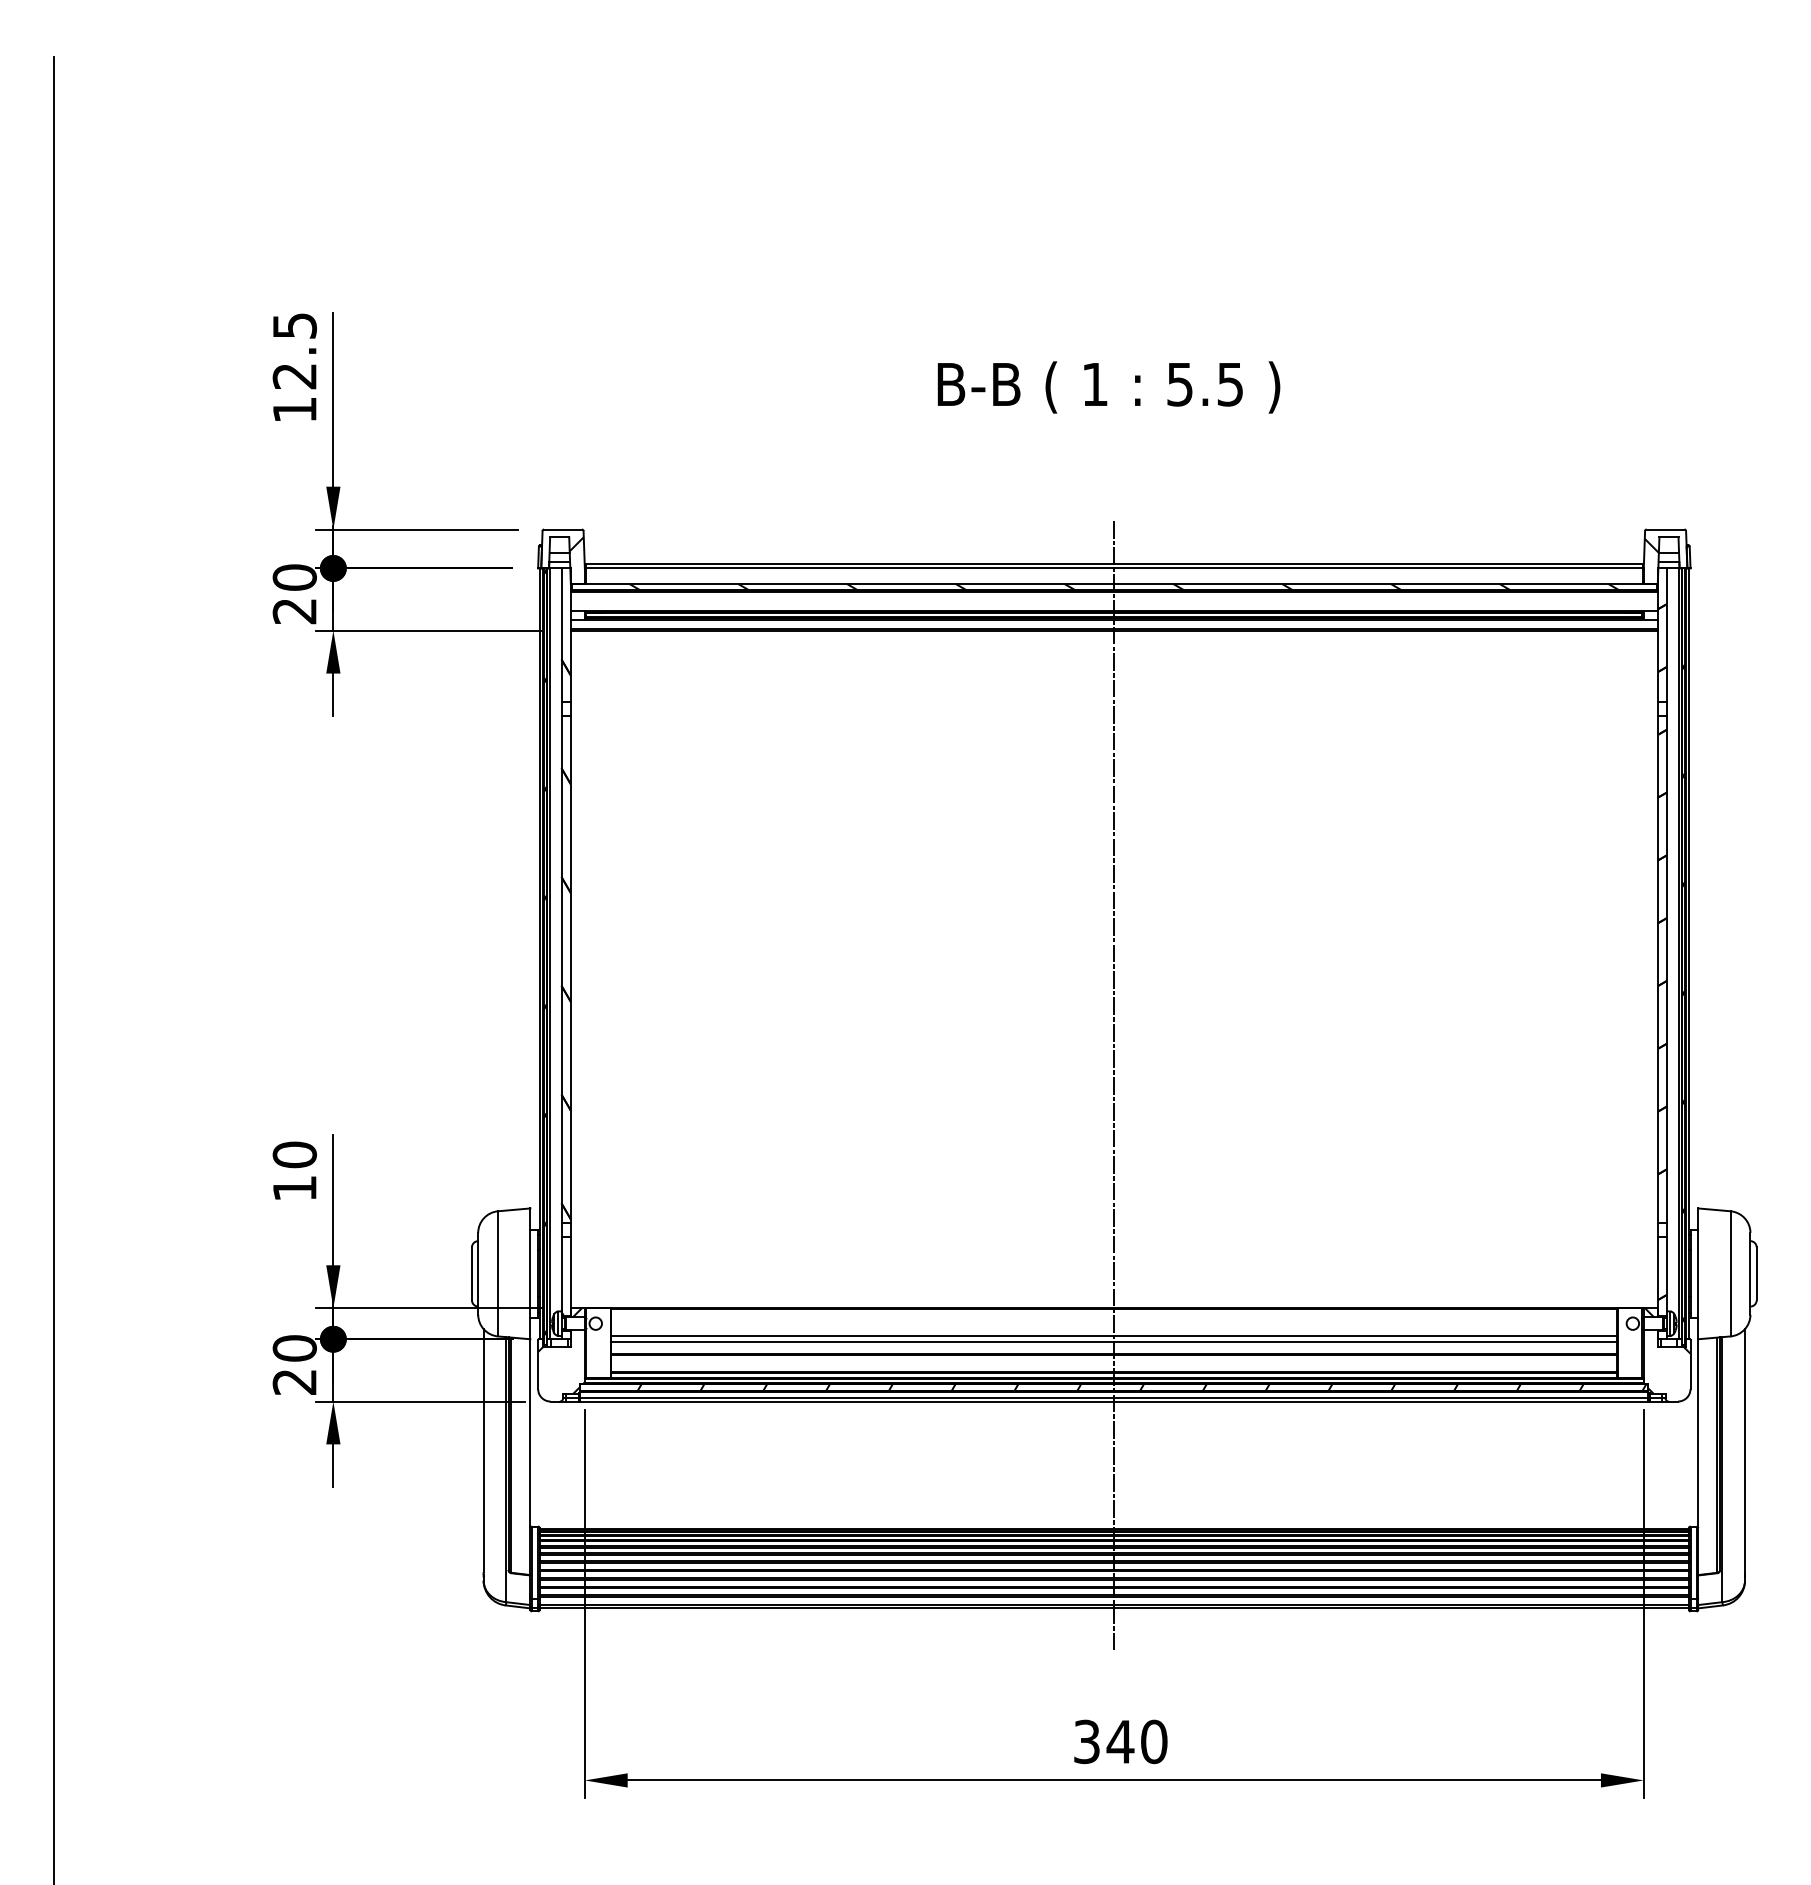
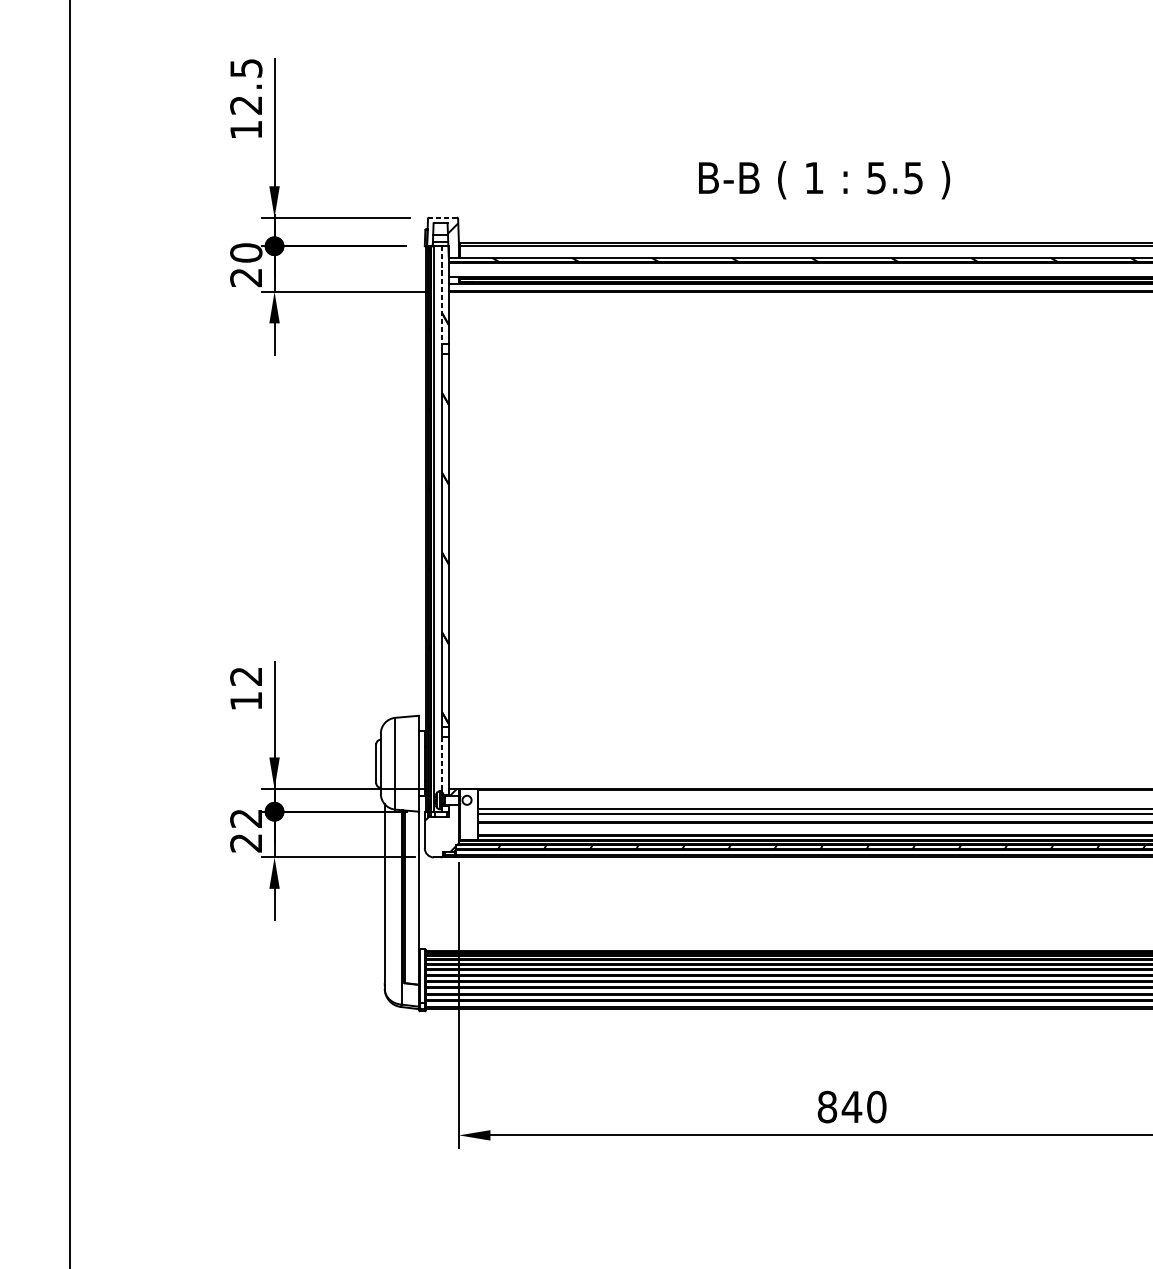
text: (1108, 387) -> (824, 180), moved
line: (563, 529) -> (443, 217), solid -> dashed
line: (561, 635) -> (441, 295), solid -> dashed
line: (1114, 1085) -> (847, 625), removed
text: (294, 1154) -> (246, 676), 10 -> 12
line: (561, 1274) -> (441, 764), solid -> dashed
text: (294, 1348) -> (246, 818), 20 -> 22
text: (1086, 1741) -> (827, 1106), 340 -> 840

